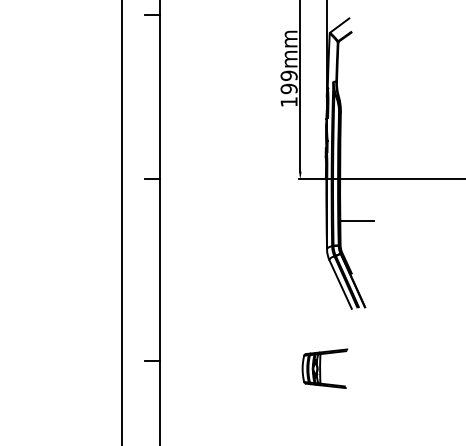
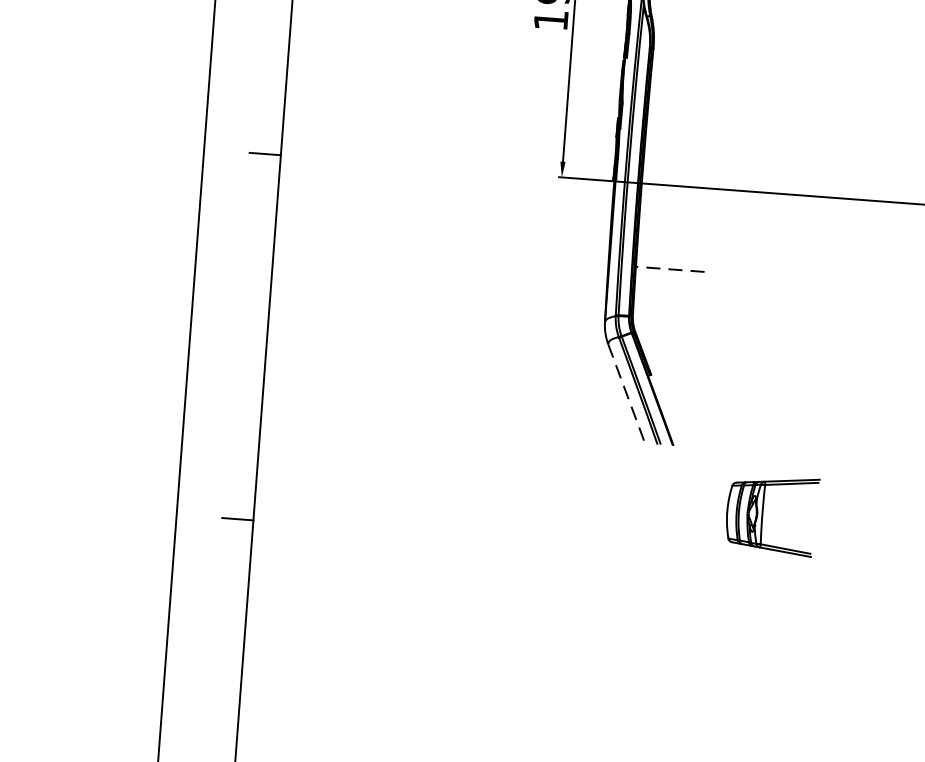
line: (356, 220) -> (668, 268), solid -> dashed
line: (340, 284) -> (626, 394), solid -> dashed
part: (324, 368) -> (771, 514), moved

